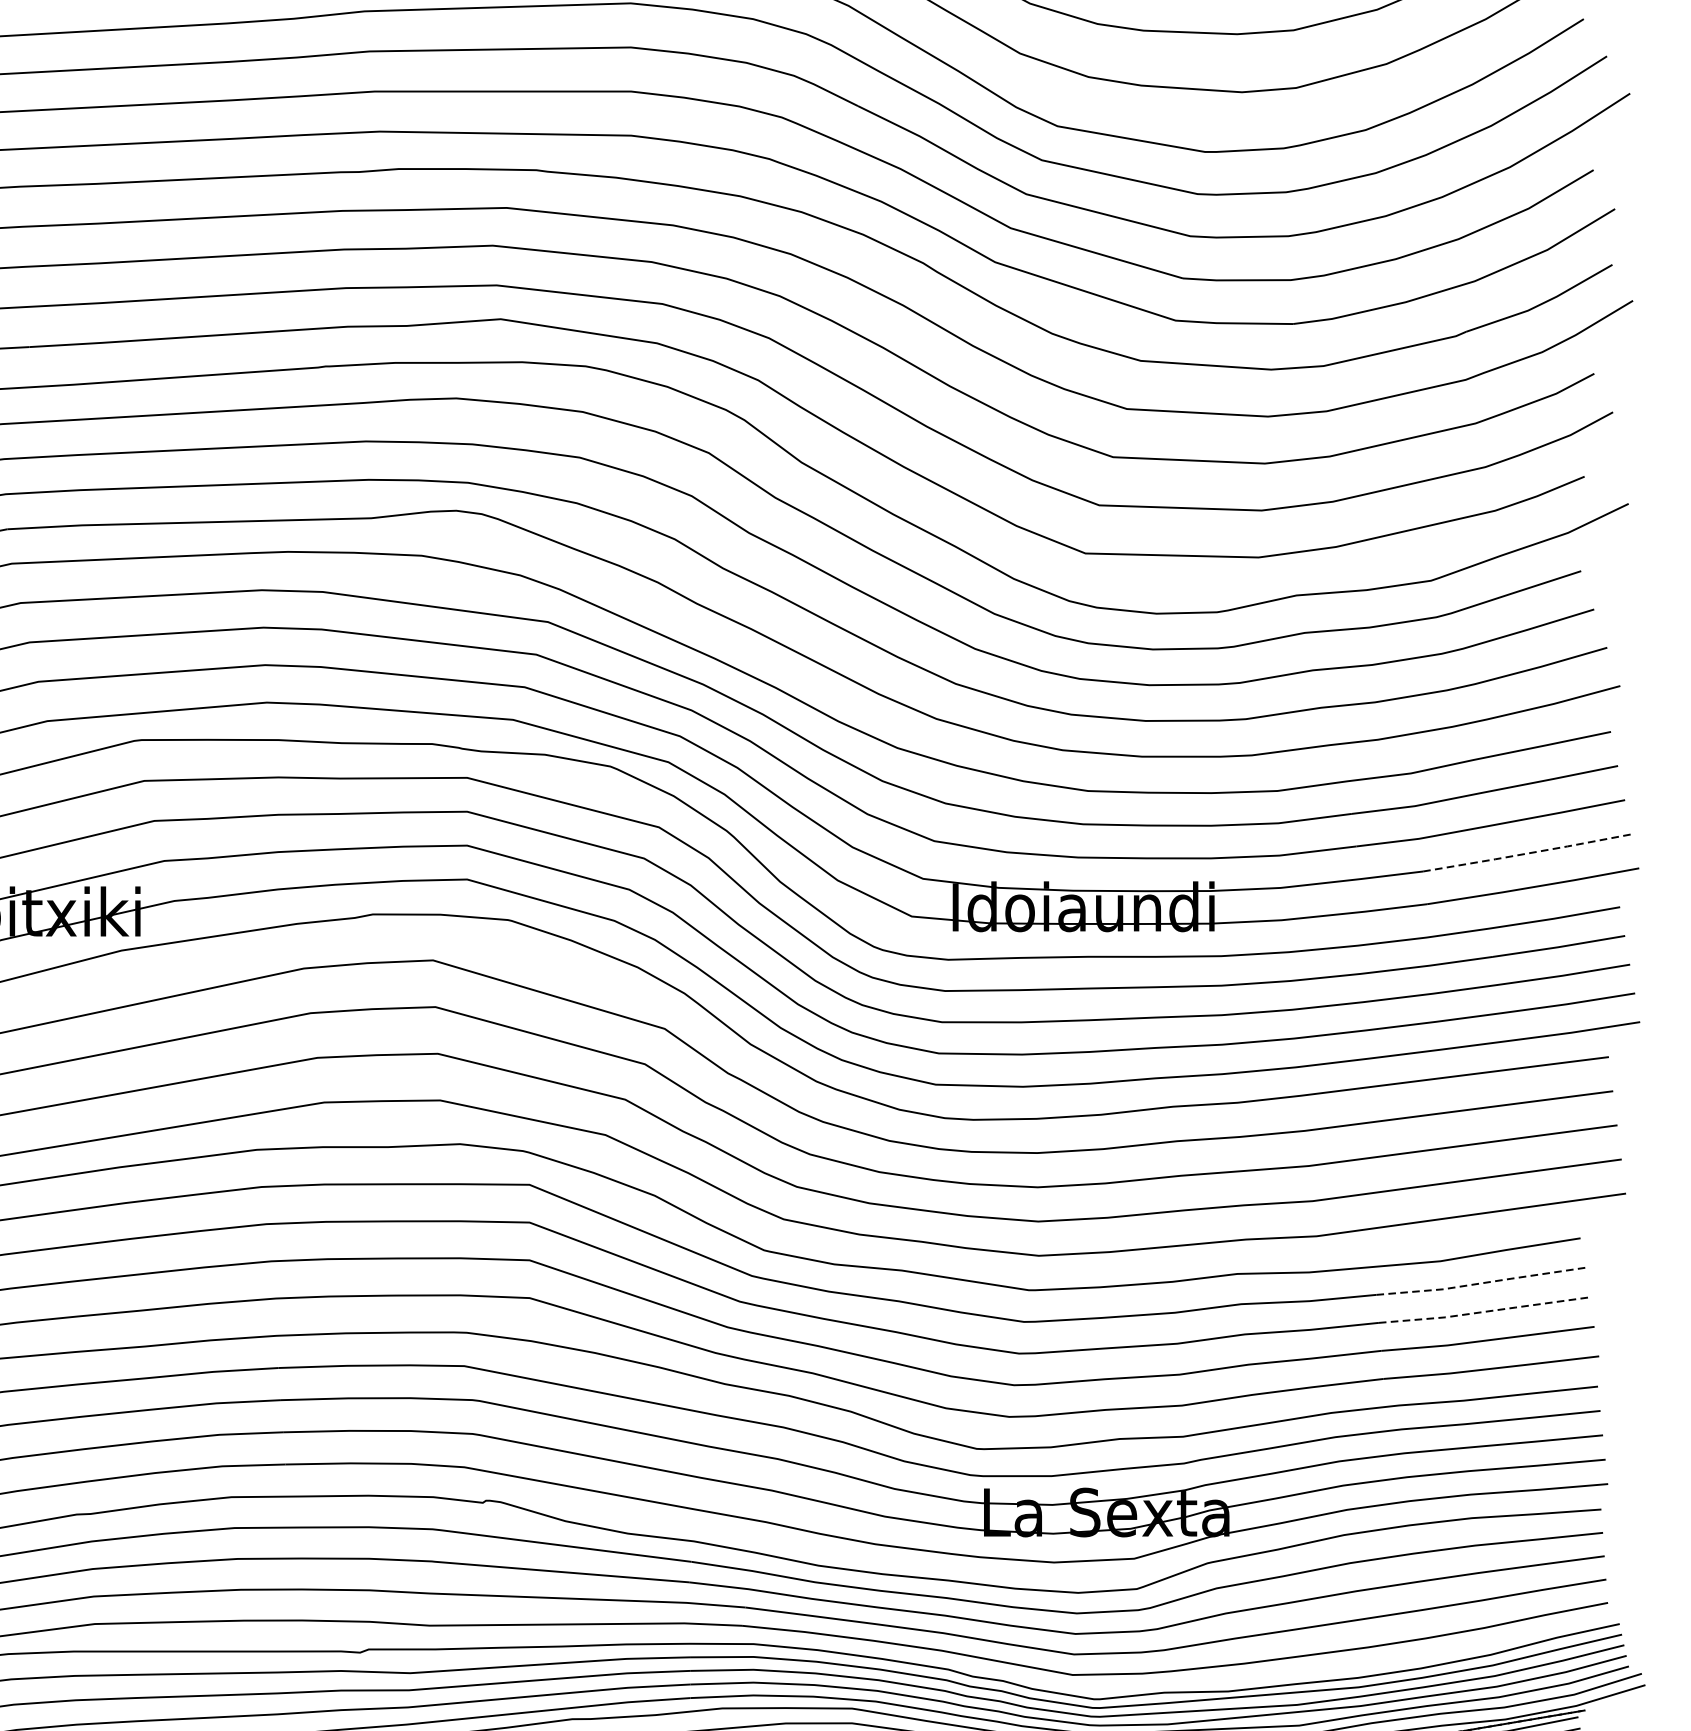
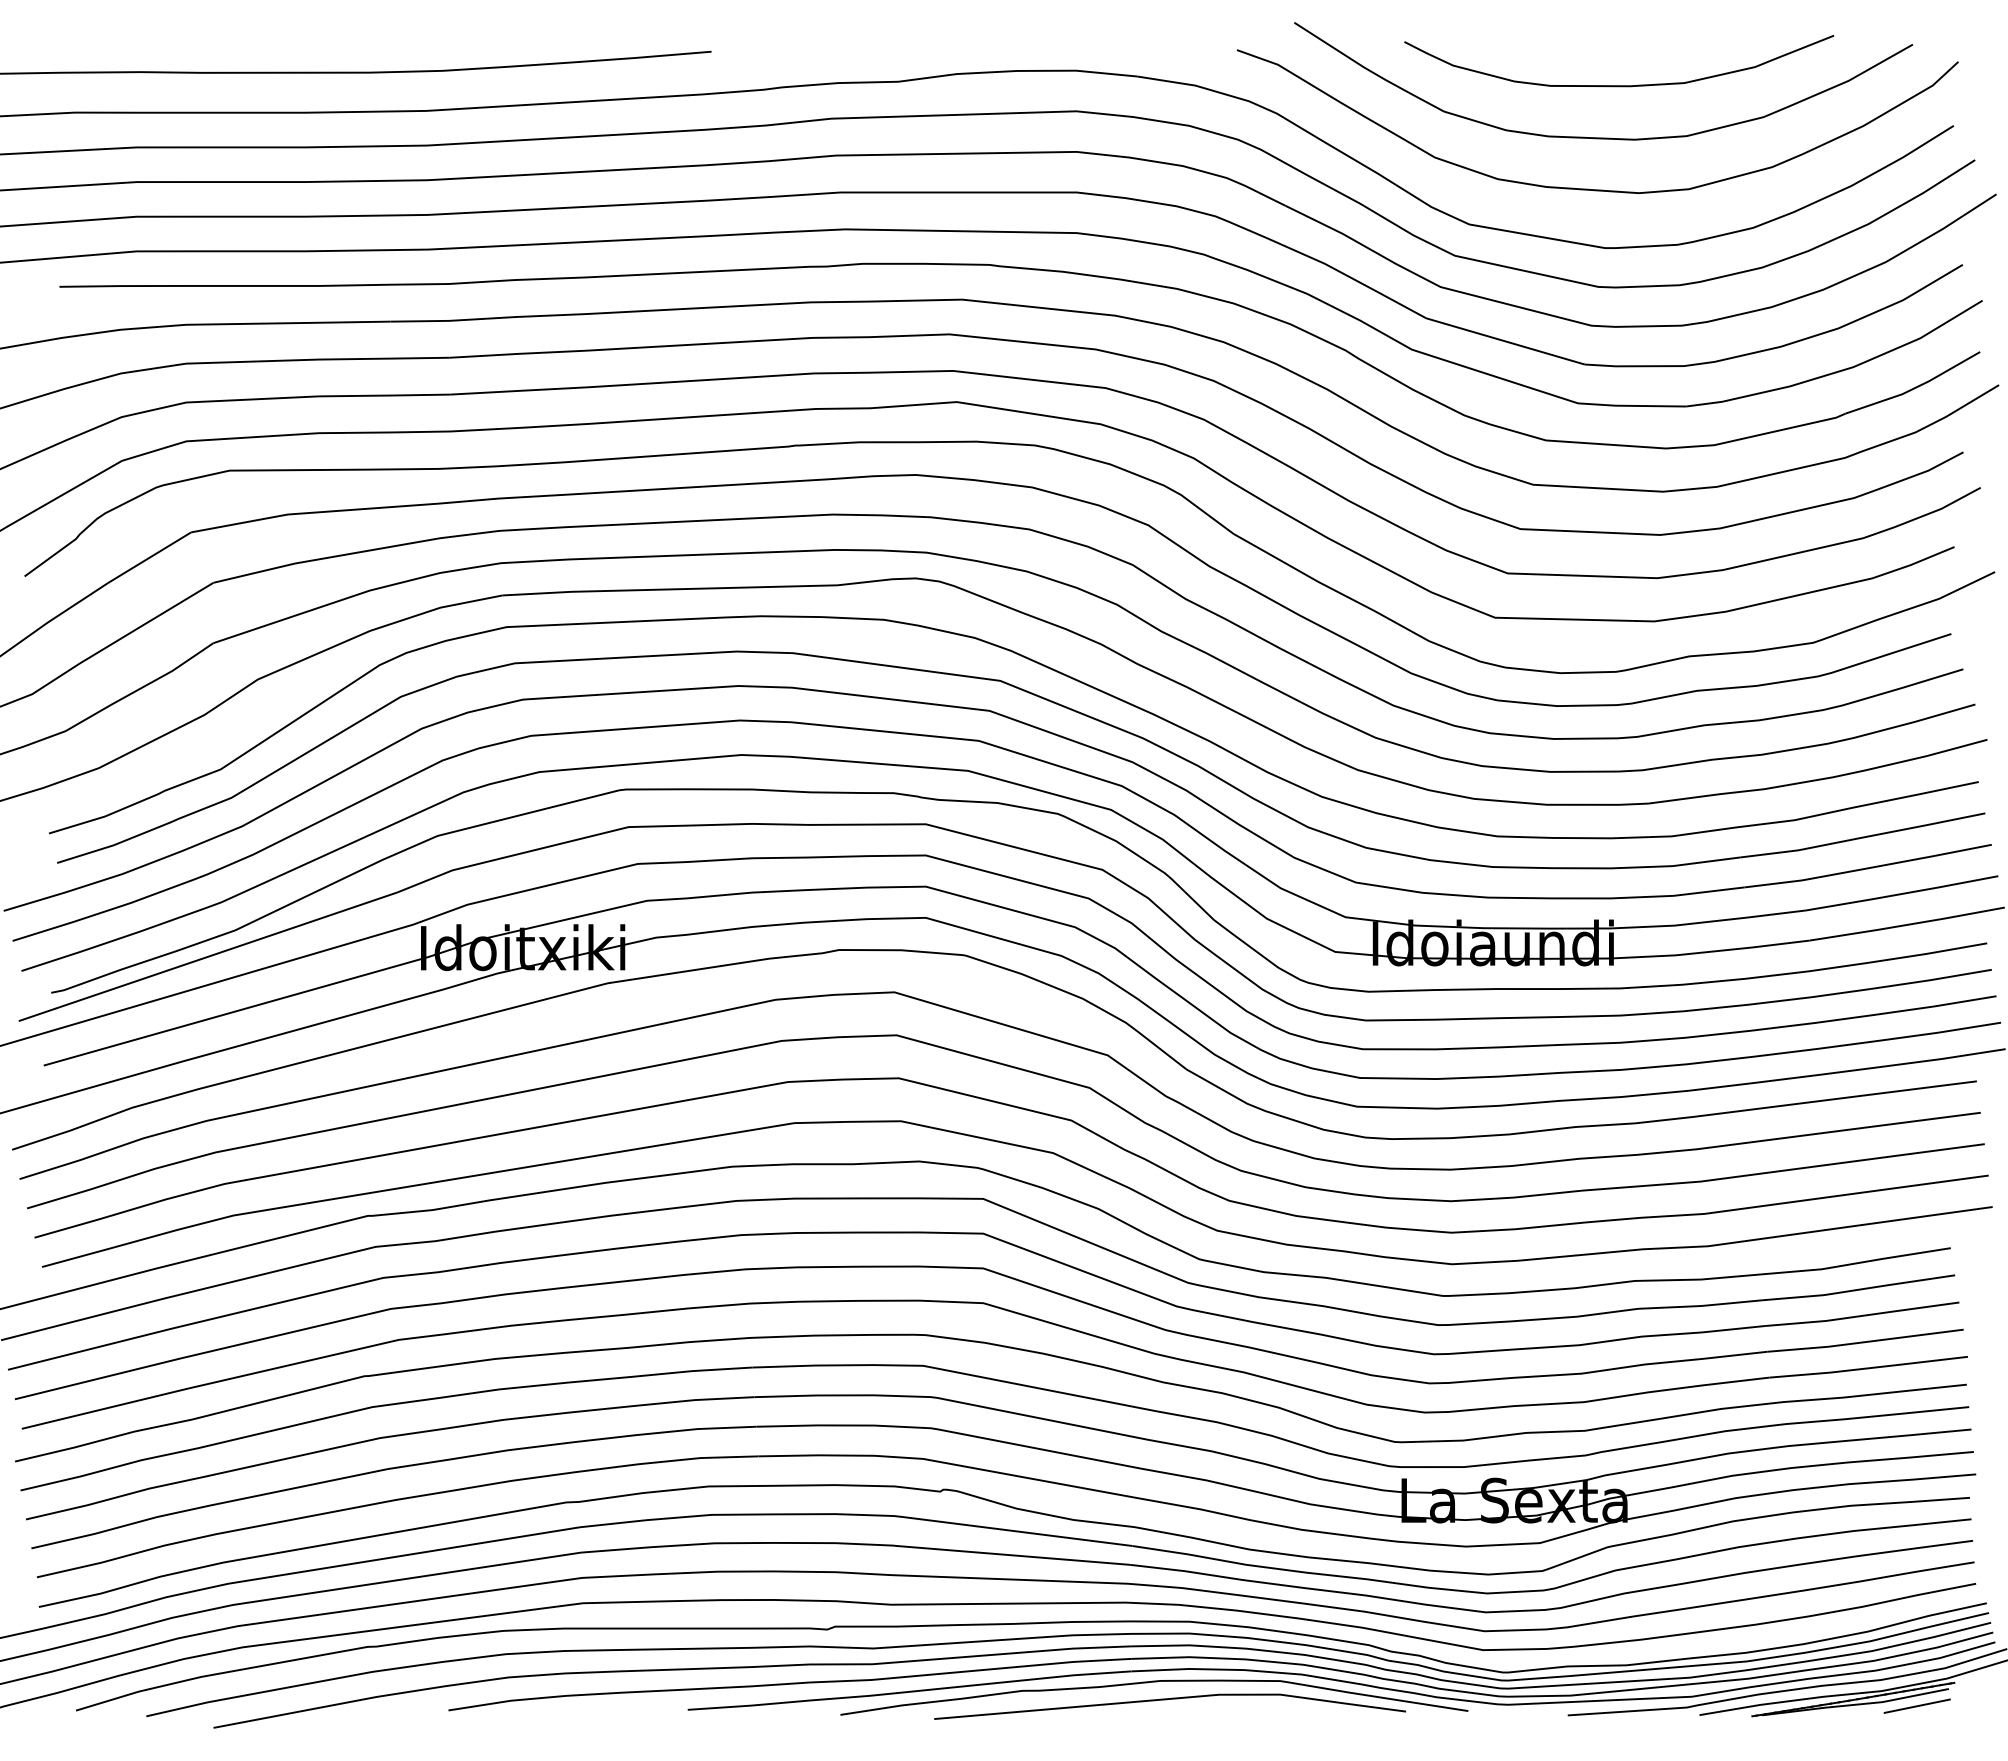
line: (1528, 853) -> (1902, 893), dashed -> solid
line: (1481, 1283) -> (1859, 1289), dashed -> solid
line: (1484, 1311) -> (1862, 1315), dashed -> solid

